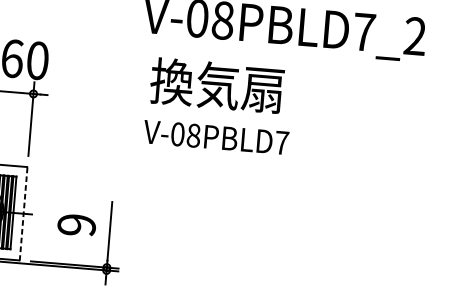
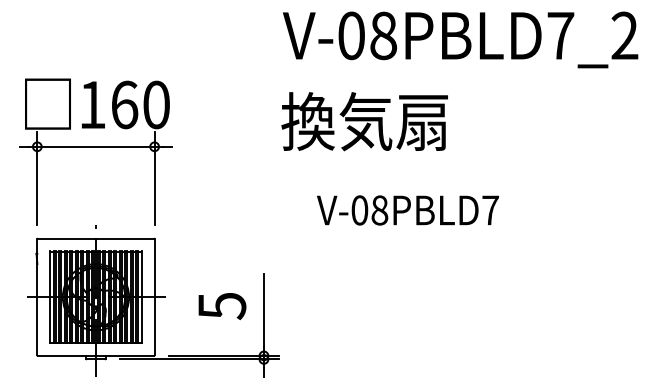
text: (216, 85) -> (364, 121), moved
text: (215, 137) -> (407, 210), moved
line: (23, 213) -> (154, 297), dashed -> solid
text: (76, 225) -> (221, 306), 9 -> 5

